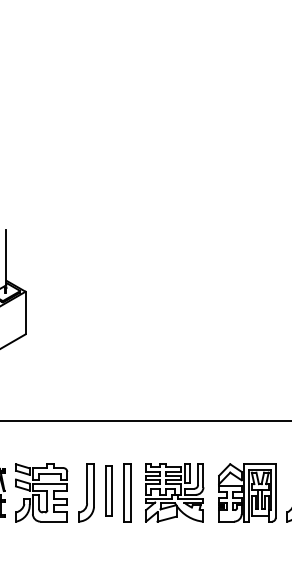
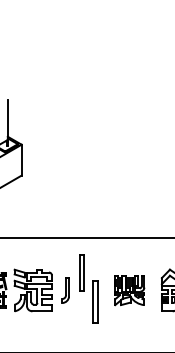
part: (108, 490) -> (81, 272), moved
part: (86, 492) -> (65, 290), size x0.6
part: (127, 492) -> (95, 301), moved
part: (174, 492) -> (129, 290), size x0.7

